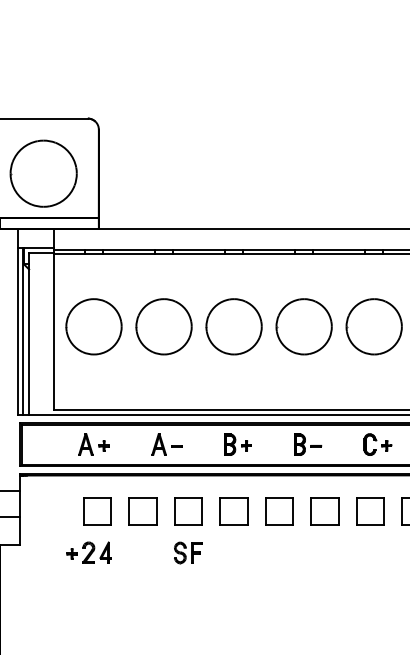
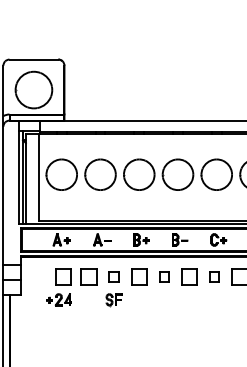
part: (187, 510) -> (113, 276), size x0.6
part: (279, 510) -> (164, 276), size x0.6
part: (370, 510) -> (214, 276), size x0.6

